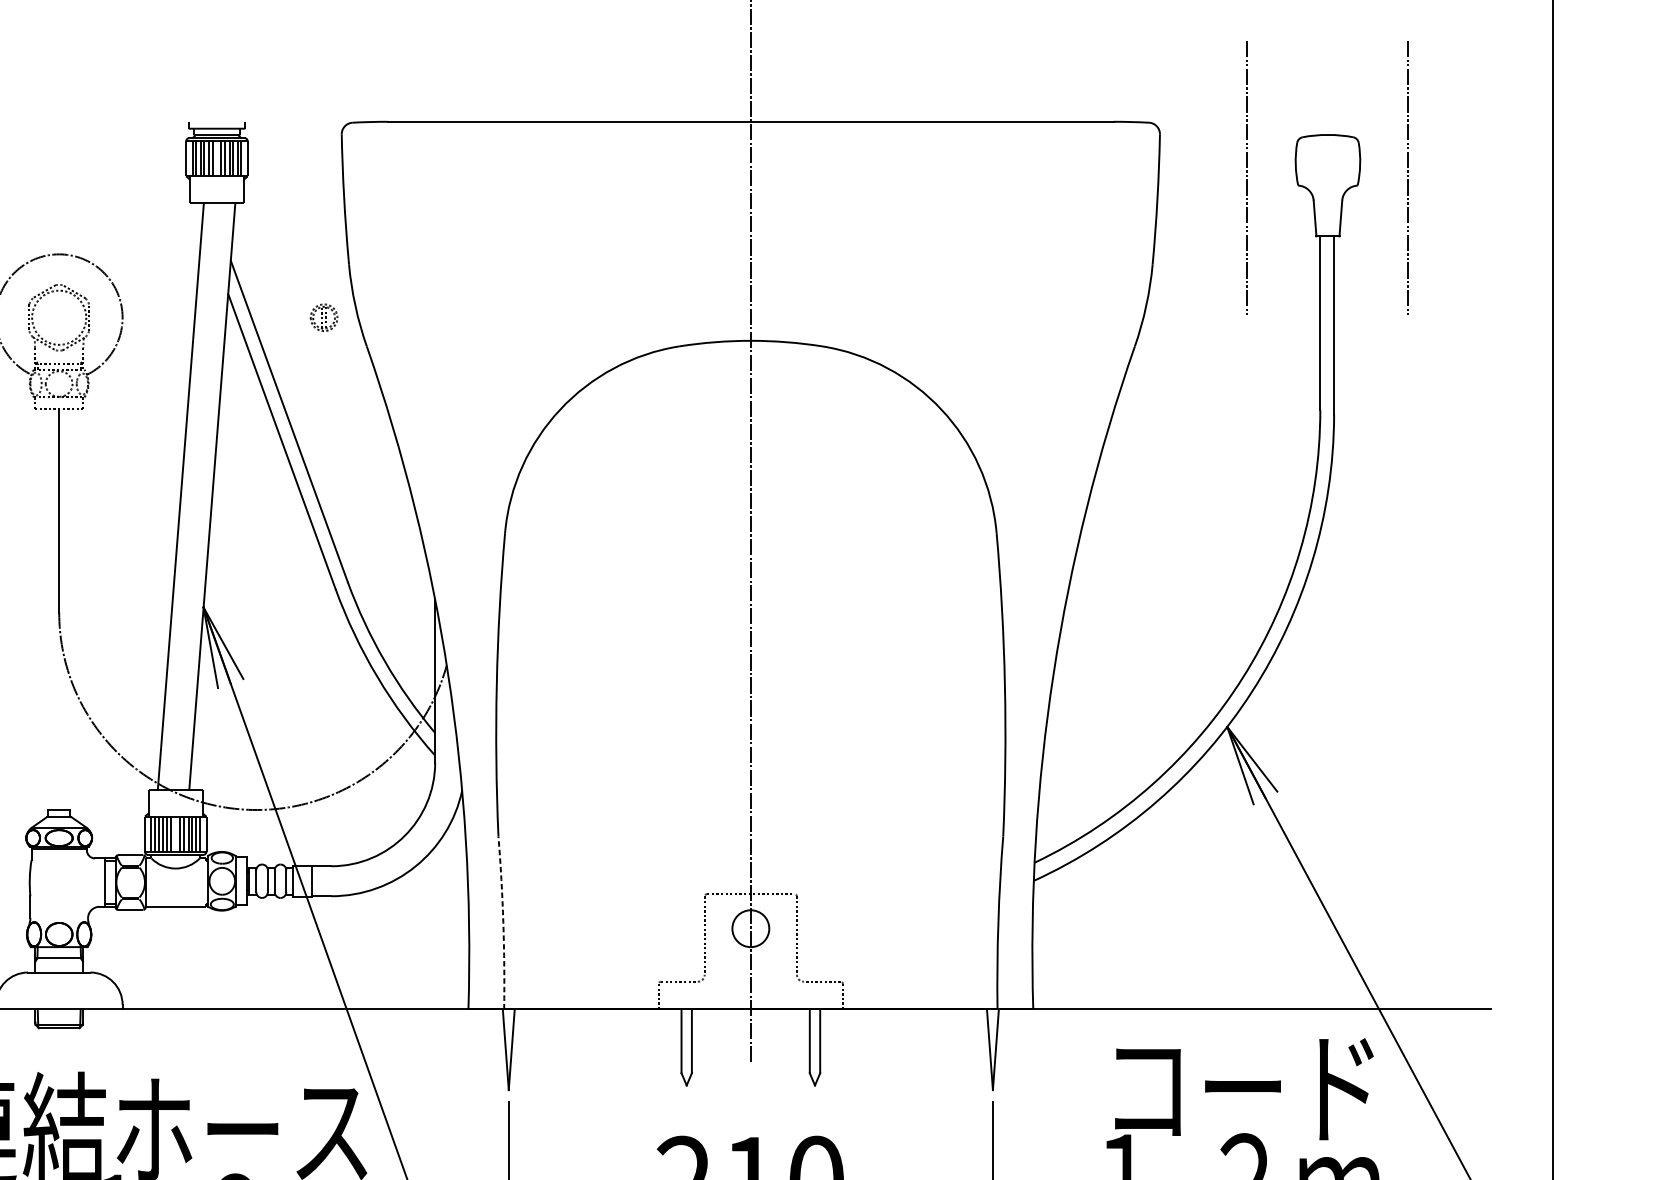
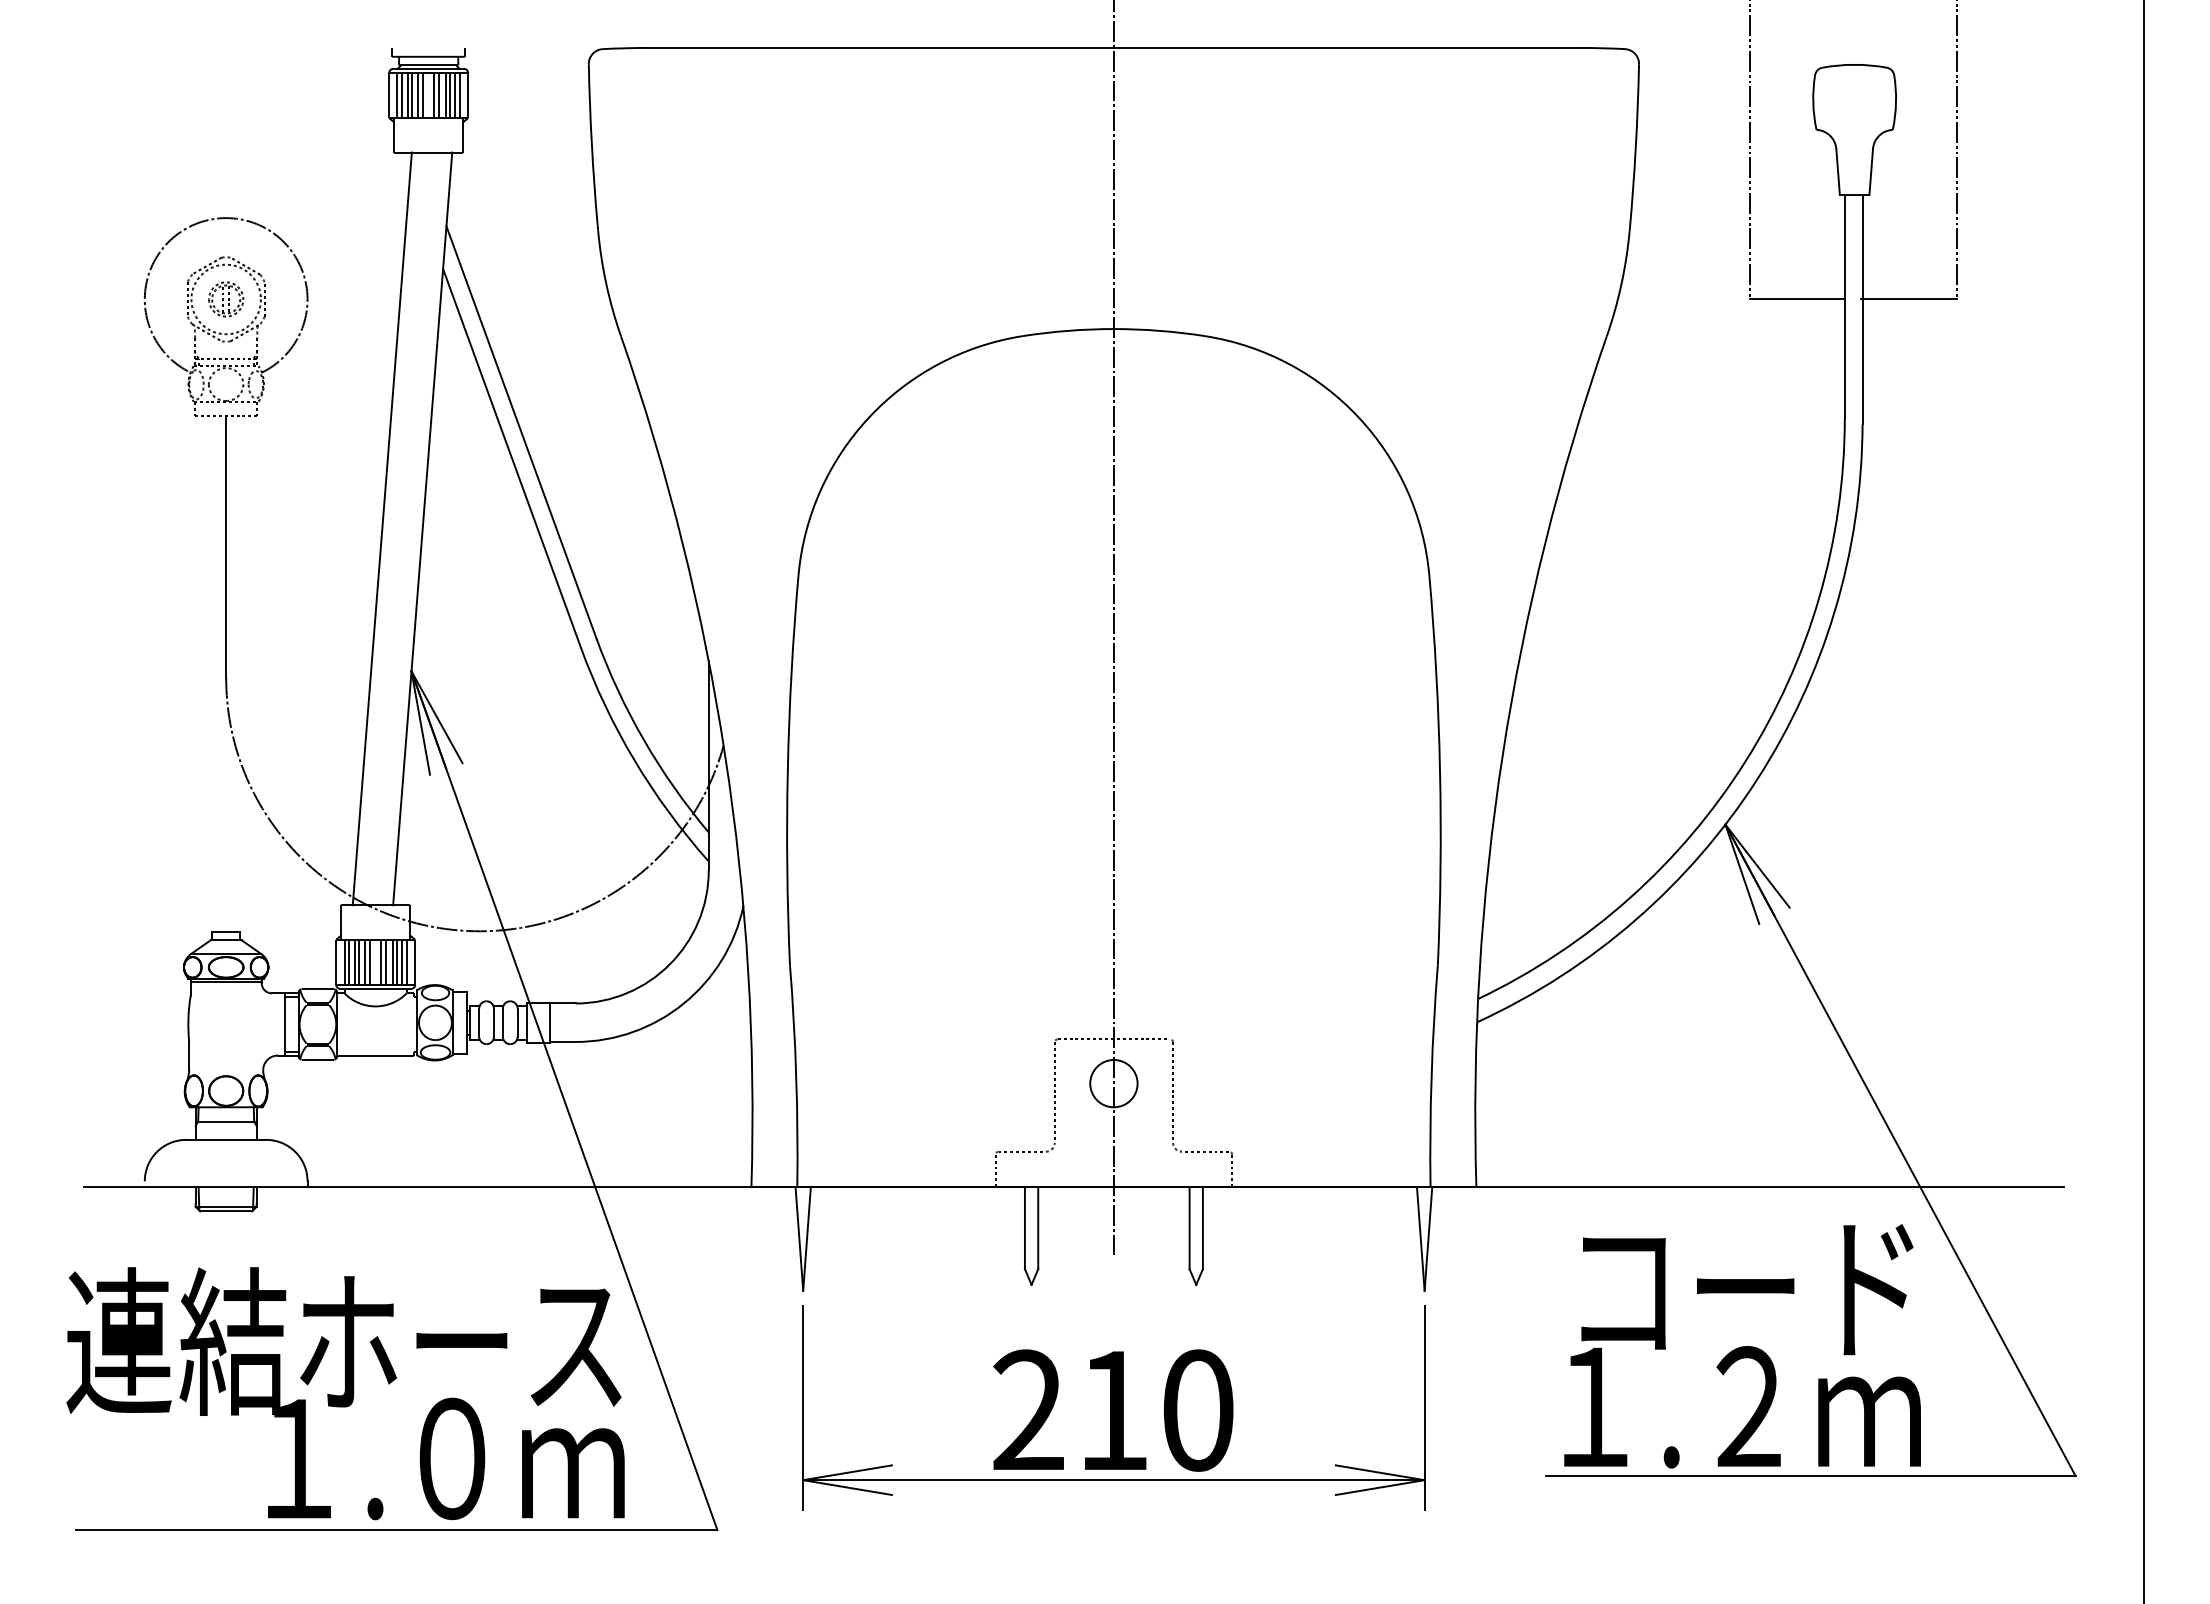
part: (324, 317) -> (226, 299), moved
line: (1282, 317) -> (1796, 299), added
line: (1369, 317) -> (1908, 299), added
arc: (503, 923) -> (796, 1076), dashed -> solid

